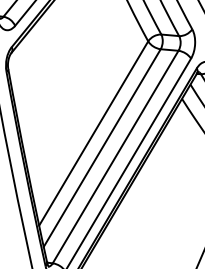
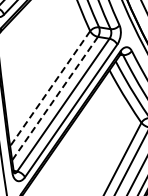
line: (92, 134) -> (49, 89), solid -> dashed
line: (101, 149) -> (54, 99), solid -> dashed

